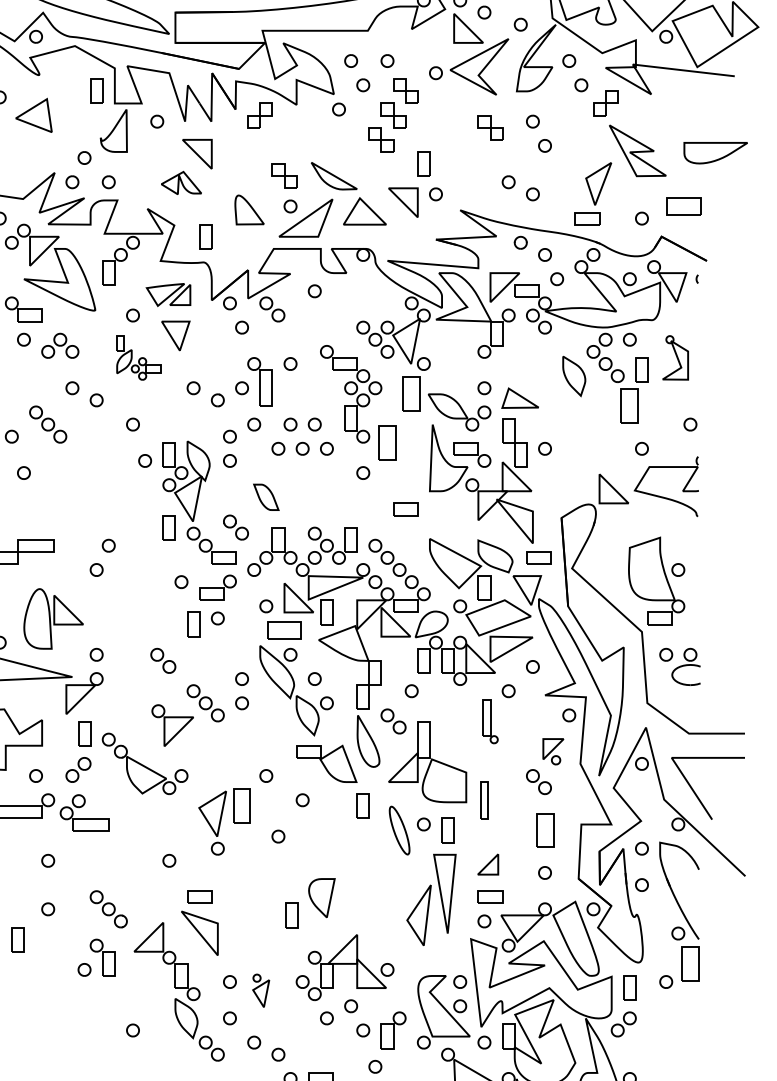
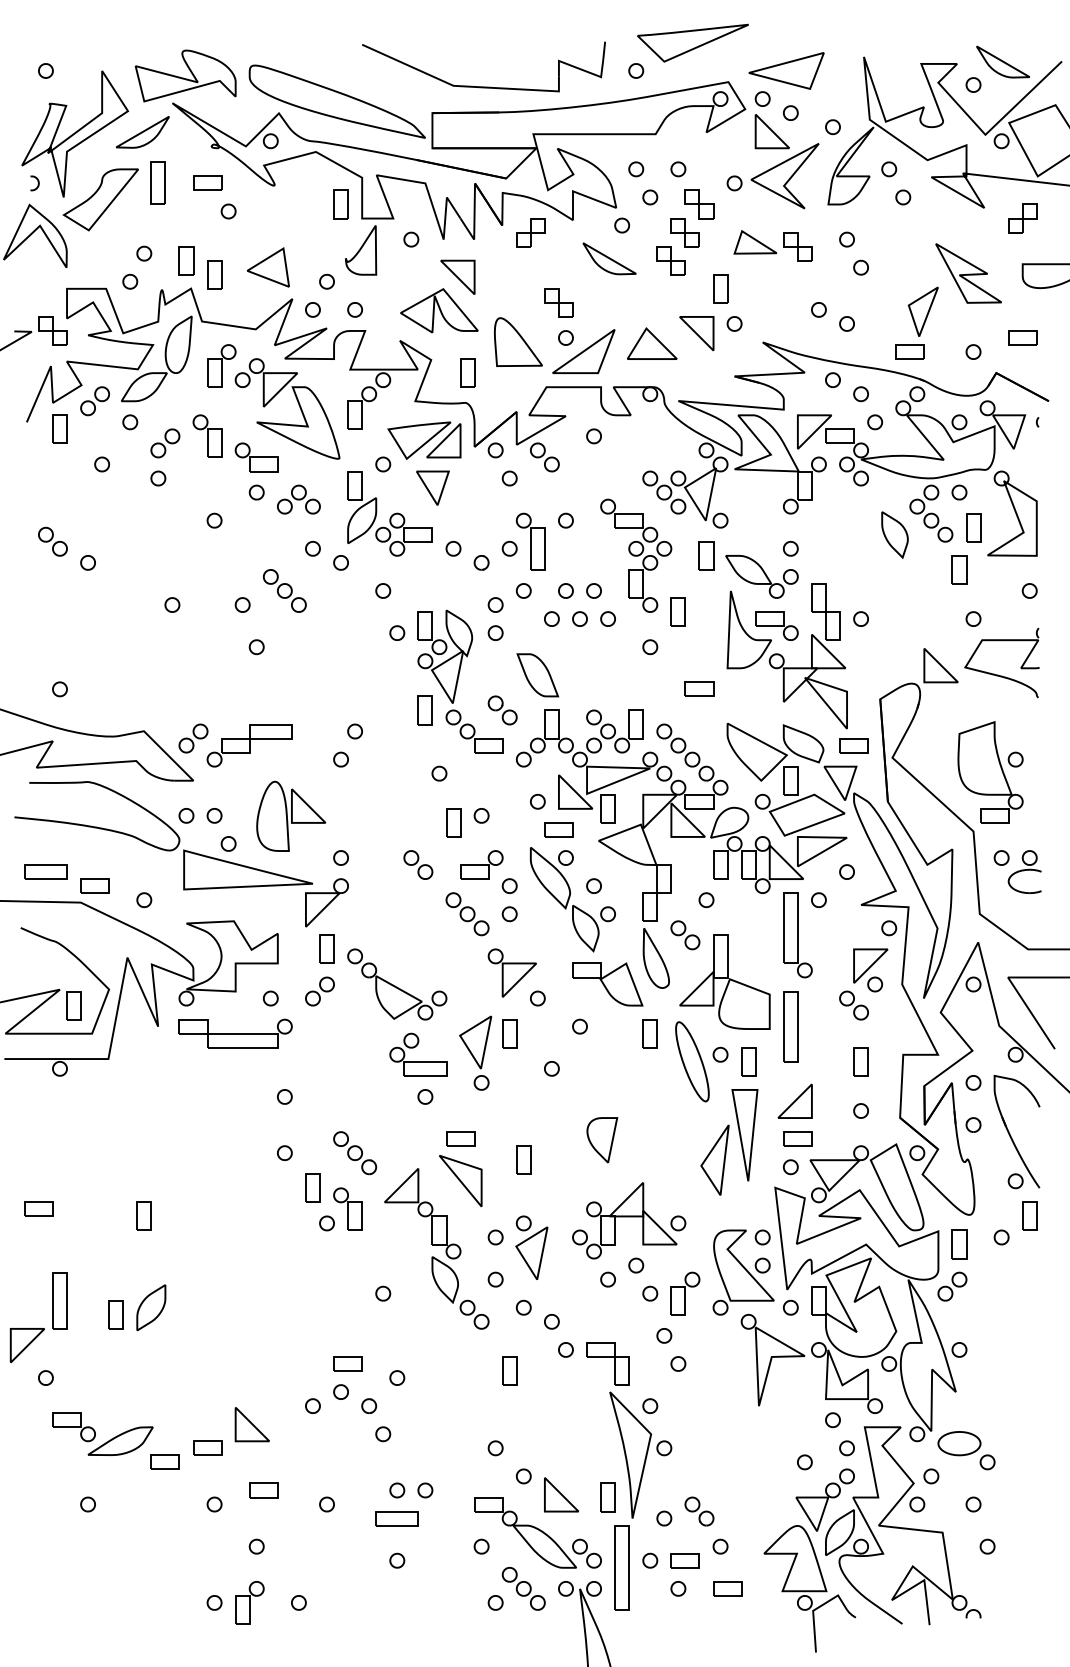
part: (605, 103) -> (1022, 218), moved
part: (34, 115) -> (268, 267), moved
part: (334, 175) -> (609, 258), moved
part: (181, 182) -> (439, 310), size x1.67
part: (684, 206) -> (1022, 337), size x0.71
part: (249, 209) -> (518, 341), size x1.43
part: (168, 294) -> (424, 440), size x1.43
part: (138, 357) -> (389, 513), size x1.67
part: (675, 357) -> (1012, 513), size x1.67
part: (411, 394) -> (706, 555), size x0.71
part: (520, 398) -> (755, 242), moved
part: (629, 406) -> (959, 569), size x0.71
part: (386, 442) -> (677, 611), size x0.71
part: (266, 497) -> (537, 675), size x1.43
part: (217, 587) -> (481, 864), moved
part: (284, 630) -> (558, 829), size x0.71
part: (490, 721) -> (797, 935), size x1.67
part: (172, 725) -> (511, 972), moved
part: (553, 751) -> (870, 970), size x1.43
part: (484, 800) -> (790, 1026), size x1.67
part: (241, 806) -> (509, 1033), size x0.71
part: (84, 819) -> (418, 1061), moved
part: (399, 830) -> (692, 1061), size x1.43
part: (544, 830) -> (860, 1061), size x0.71
part: (487, 863) -> (794, 1100), size x1.43
part: (291, 914) -> (523, 1159), moved
part: (17, 938) -> (312, 1187), moved
part: (690, 963) -> (1029, 1215), size x0.71
part: (260, 990) -> (531, 1247), size x1.67

